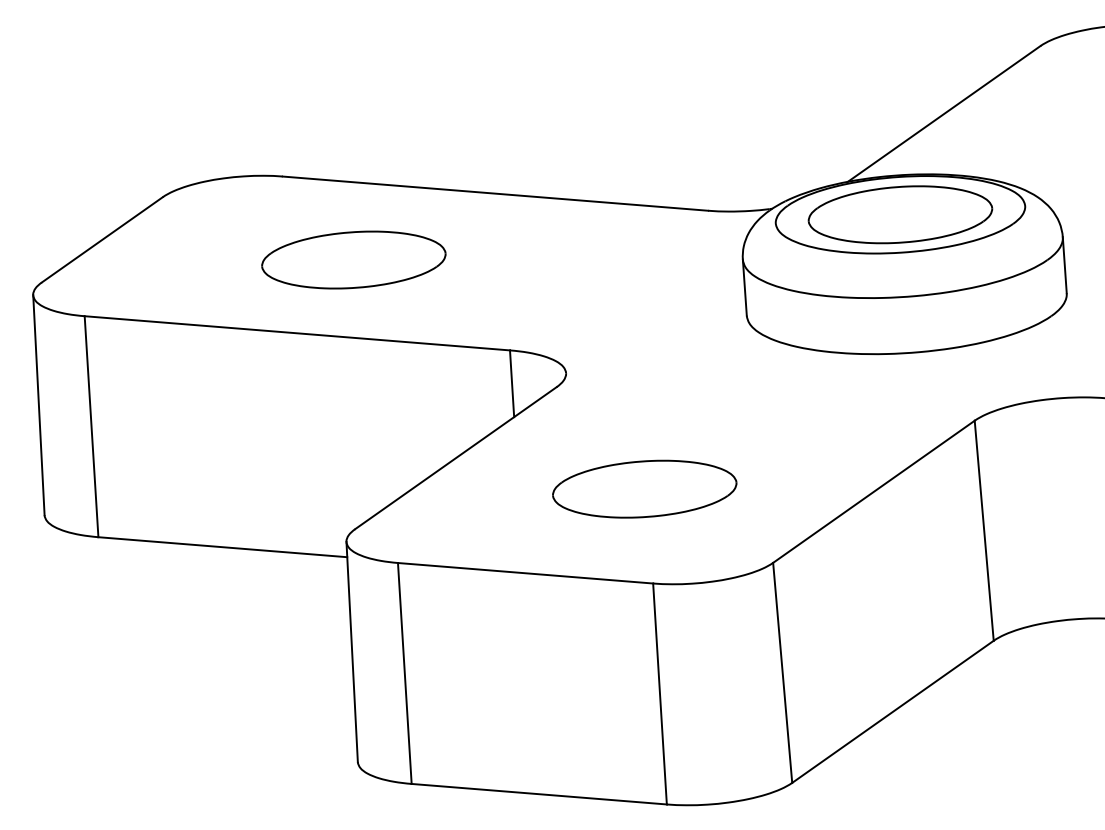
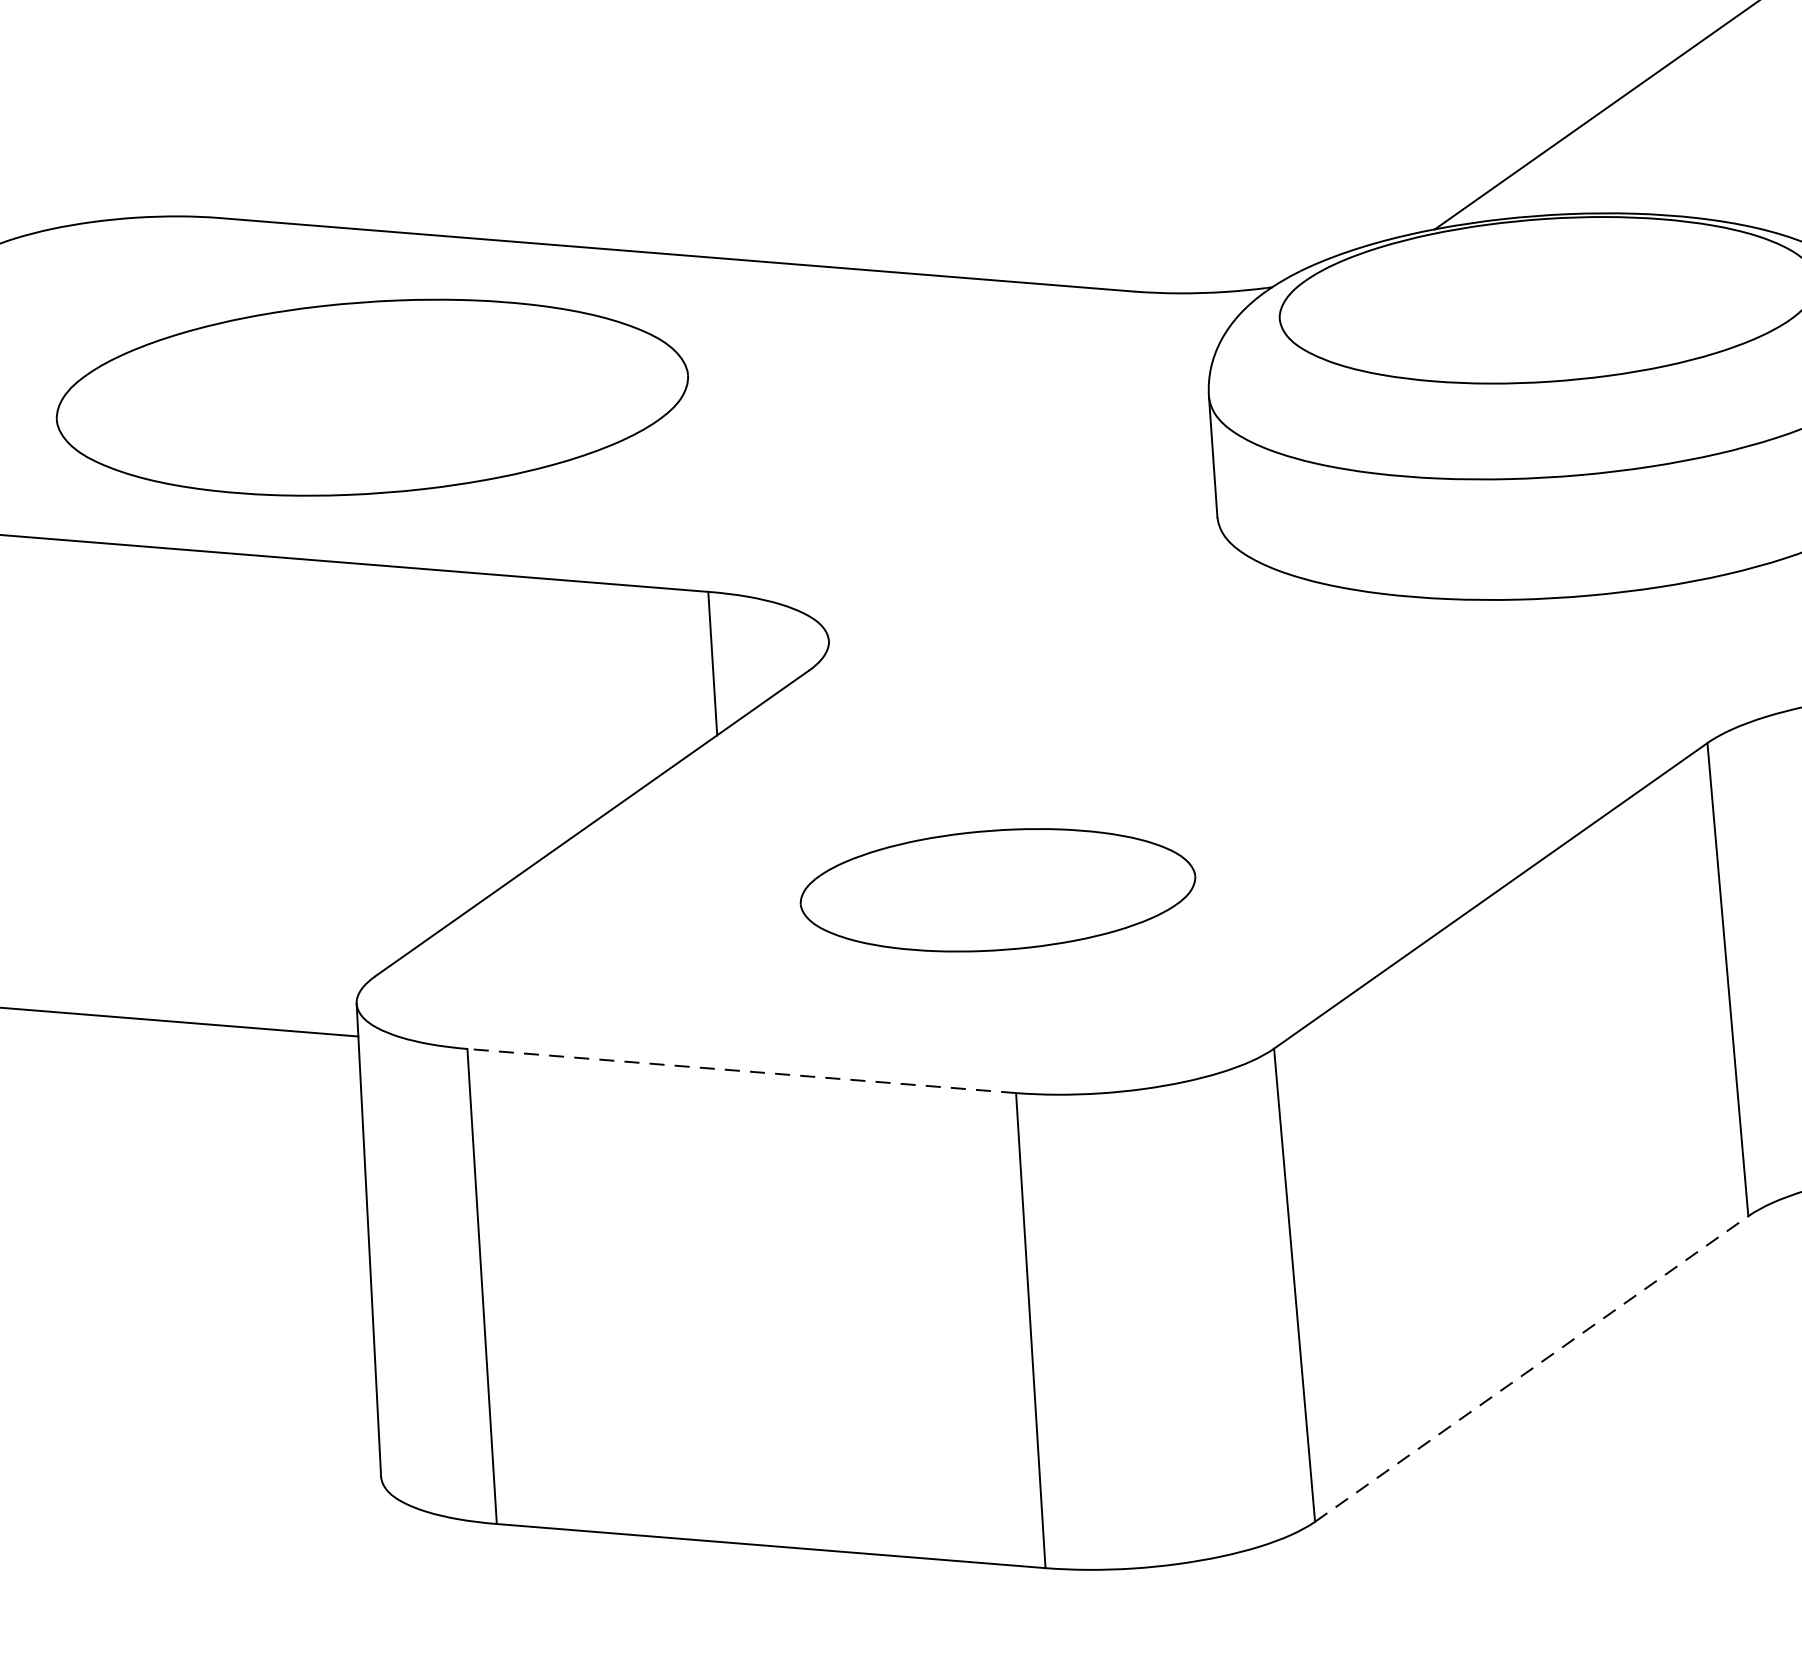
part: (900, 214) -> (1547, 299), removed
part: (353, 259) -> (371, 396), size x1.6
line: (525, 573) -> (741, 1071), solid -> dashed
line: (893, 711) -> (1532, 1368), solid -> dashed

